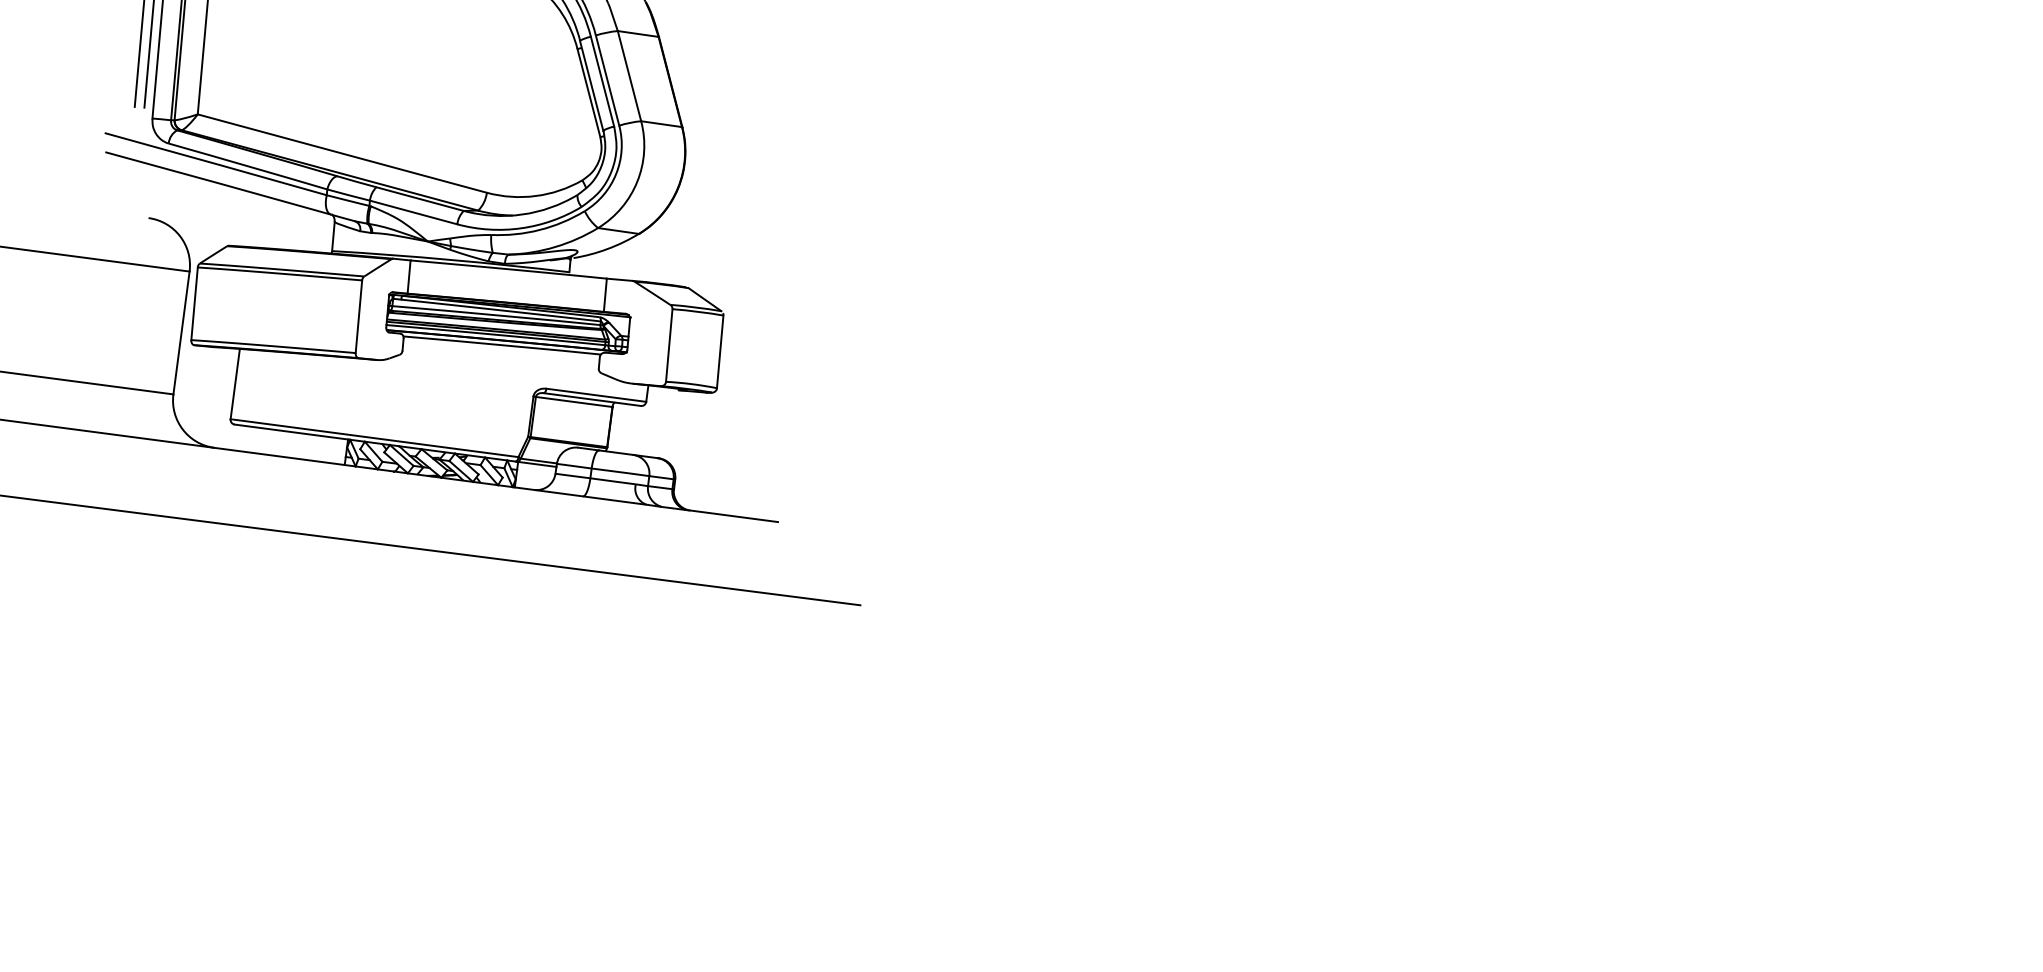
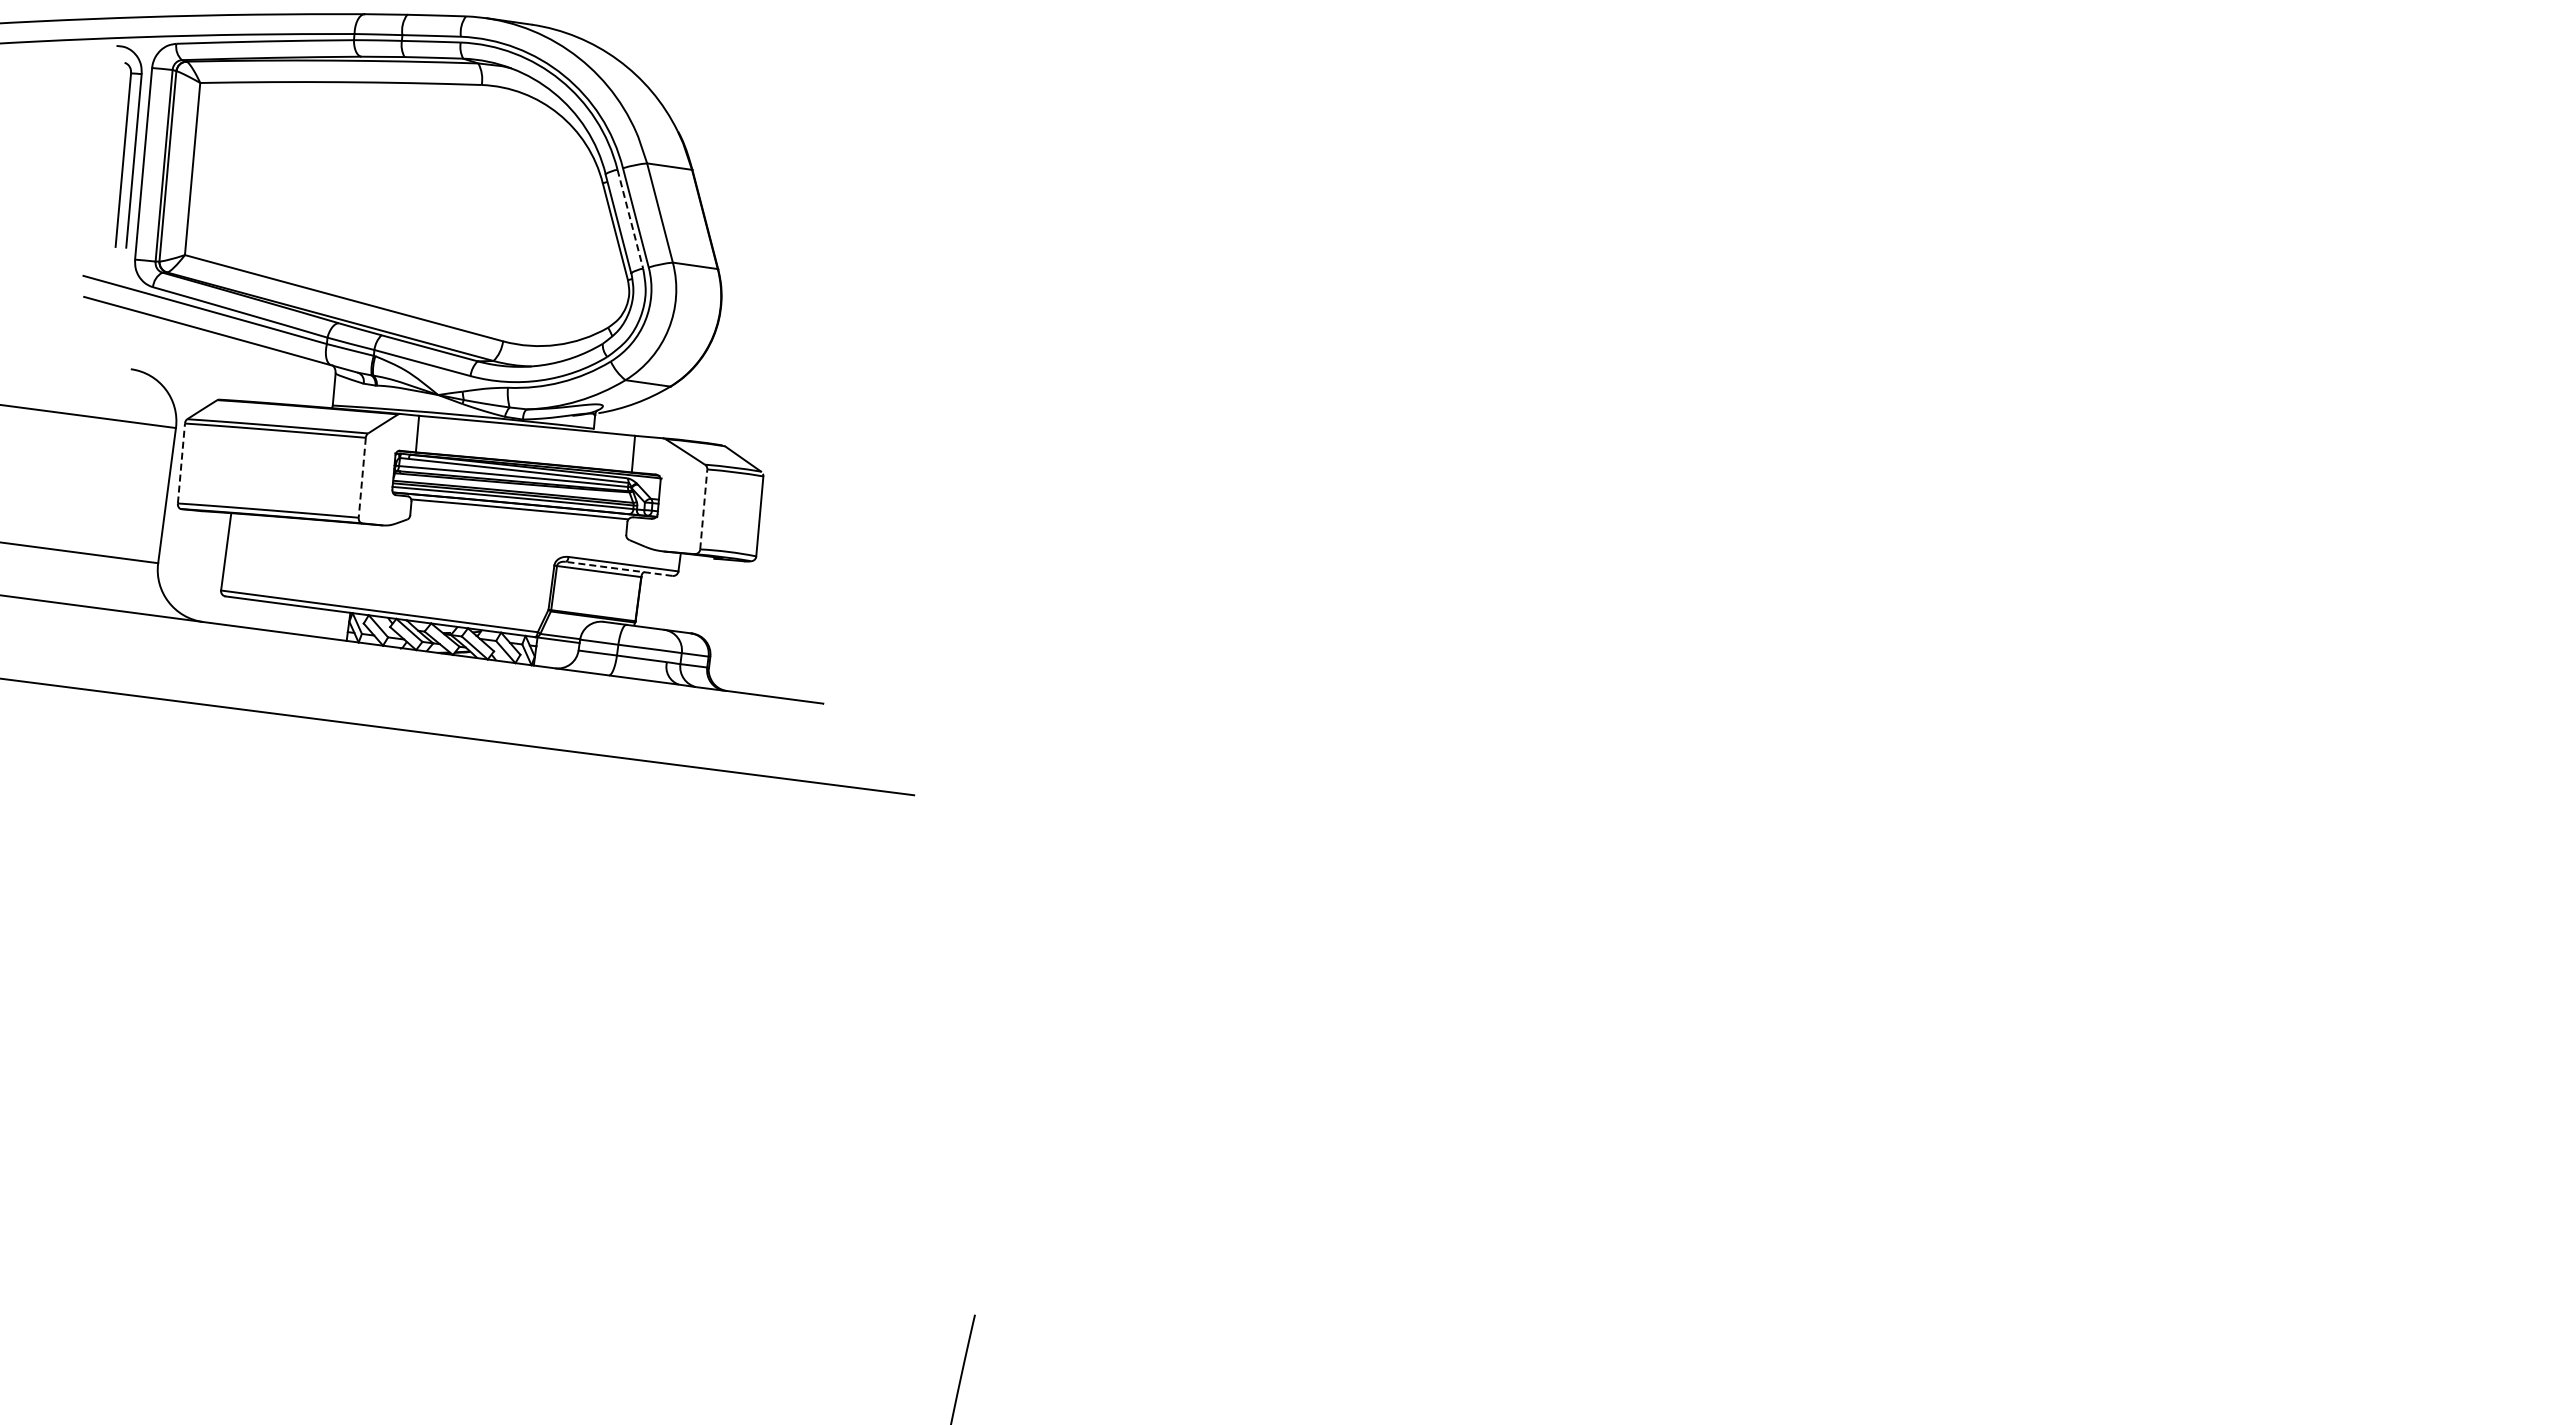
line: (602, 82) -> (630, 219), solid -> dashed
line: (194, 303) -> (181, 463), solid -> dashed
line: (359, 317) -> (362, 478), solid -> dashed
line: (669, 344) -> (703, 508), solid -> dashed
line: (591, 399) -> (618, 568), solid -> dashed

